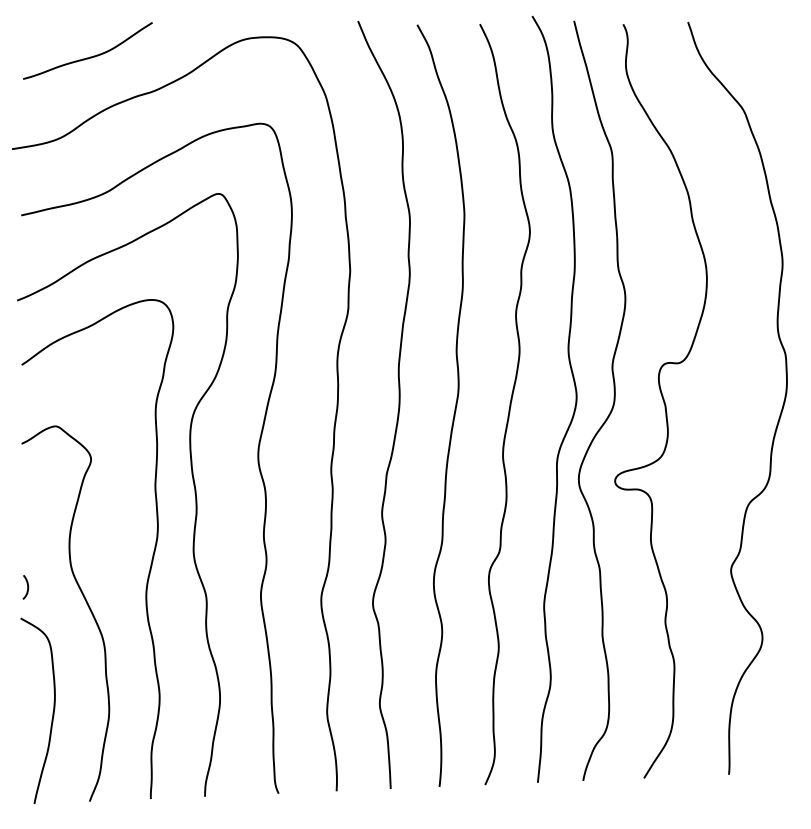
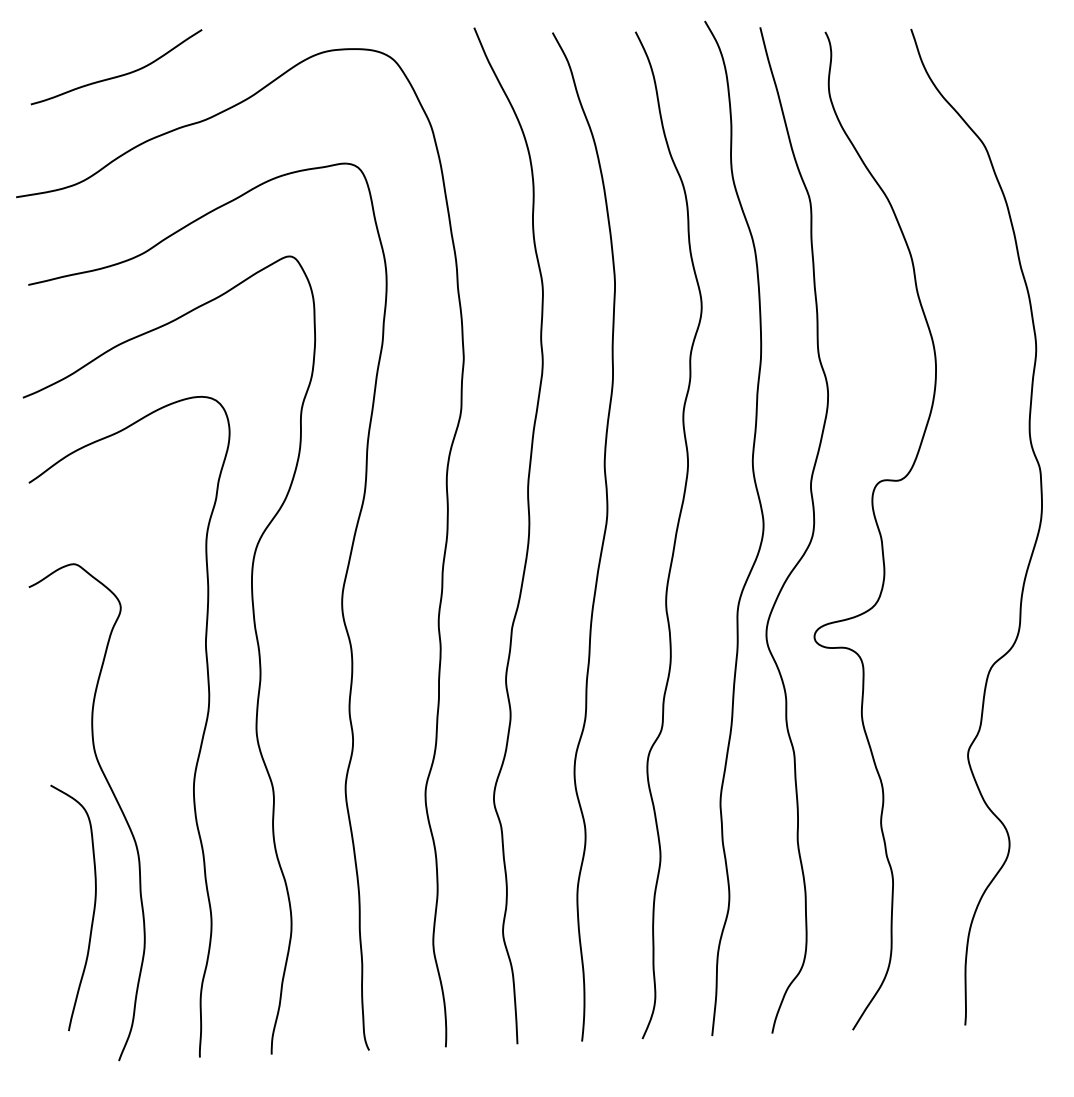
curve: (27, 587) -> (36, 777), removed
curve: (53, 710) -> (93, 907), moved

